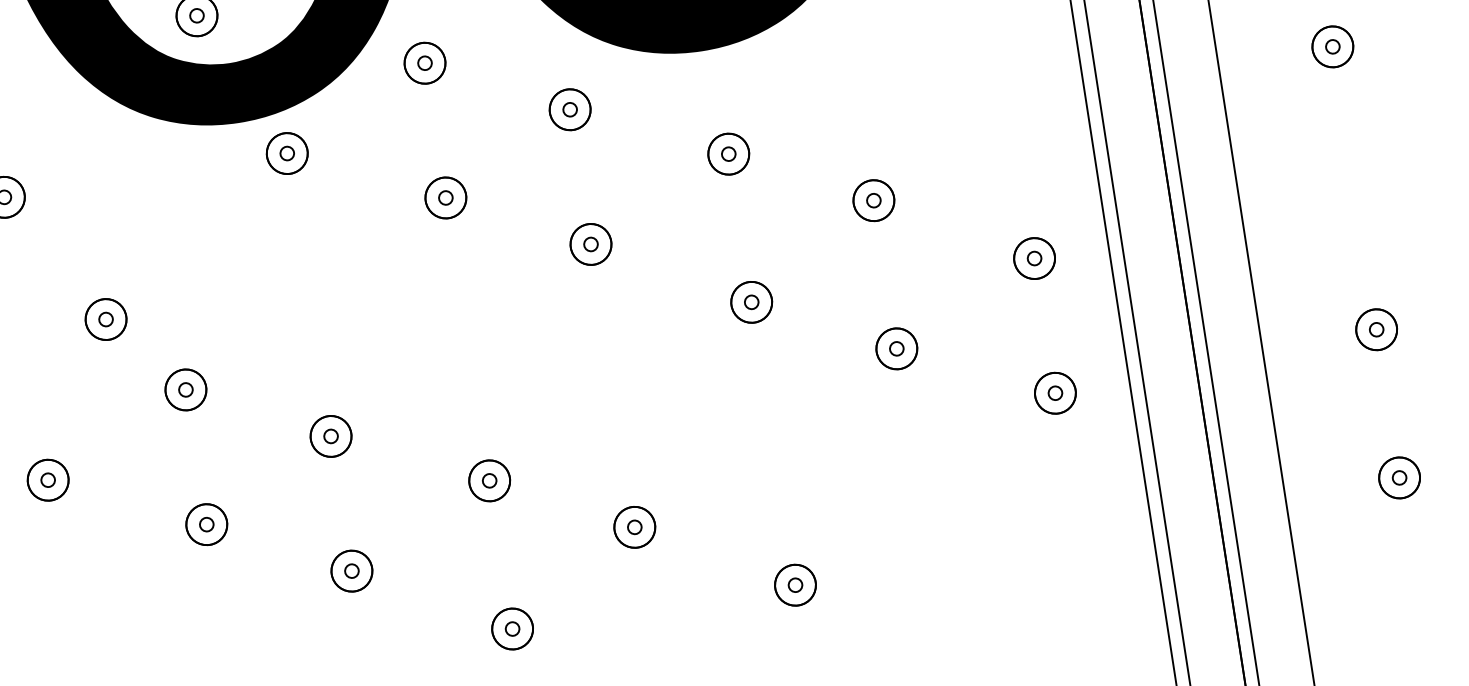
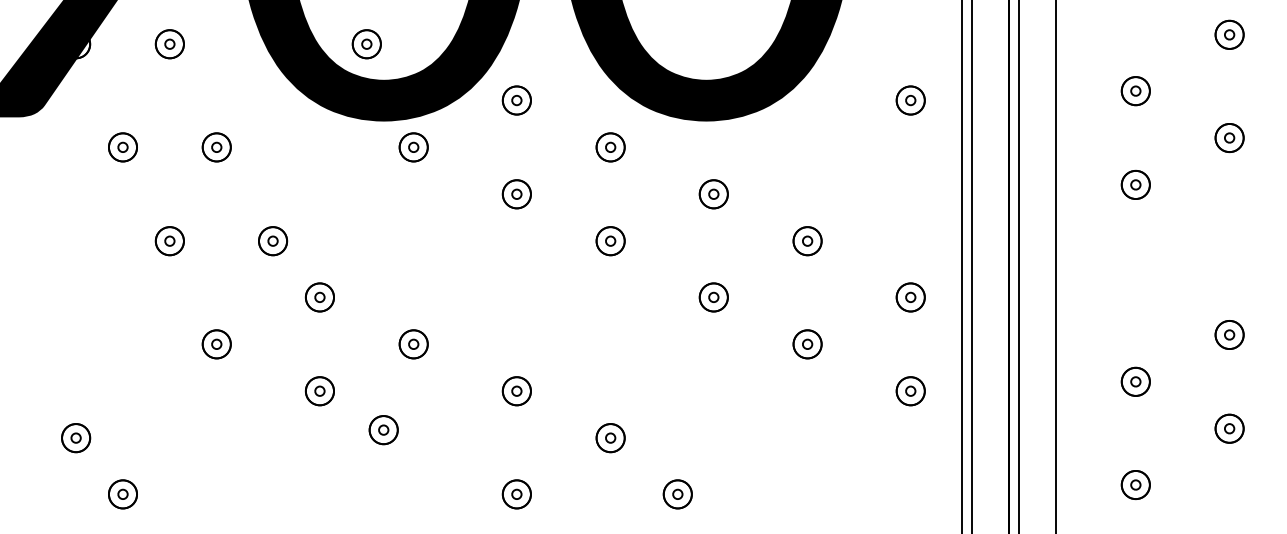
part: (351, 571) -> (383, 430), moved
part: (795, 585) -> (677, 494), moved

